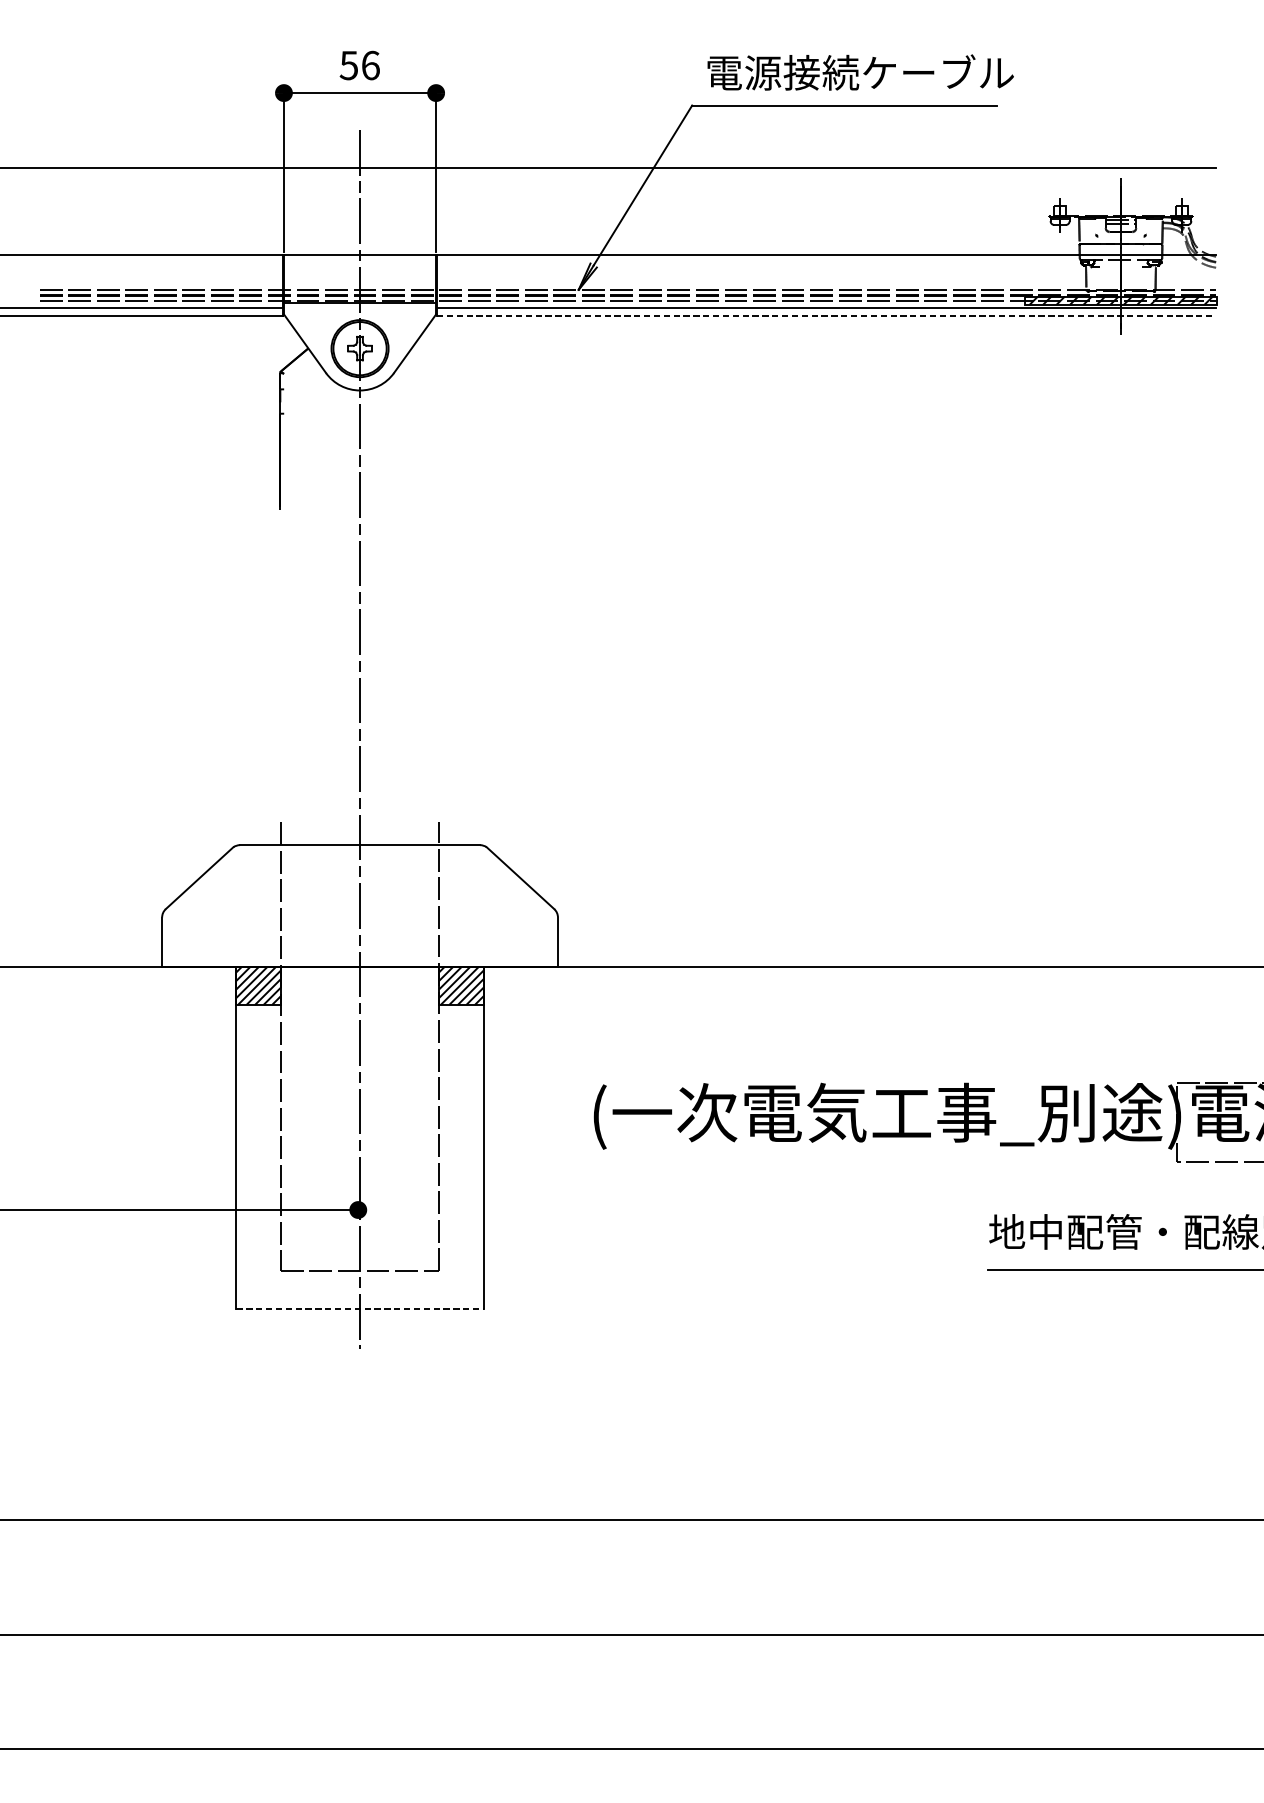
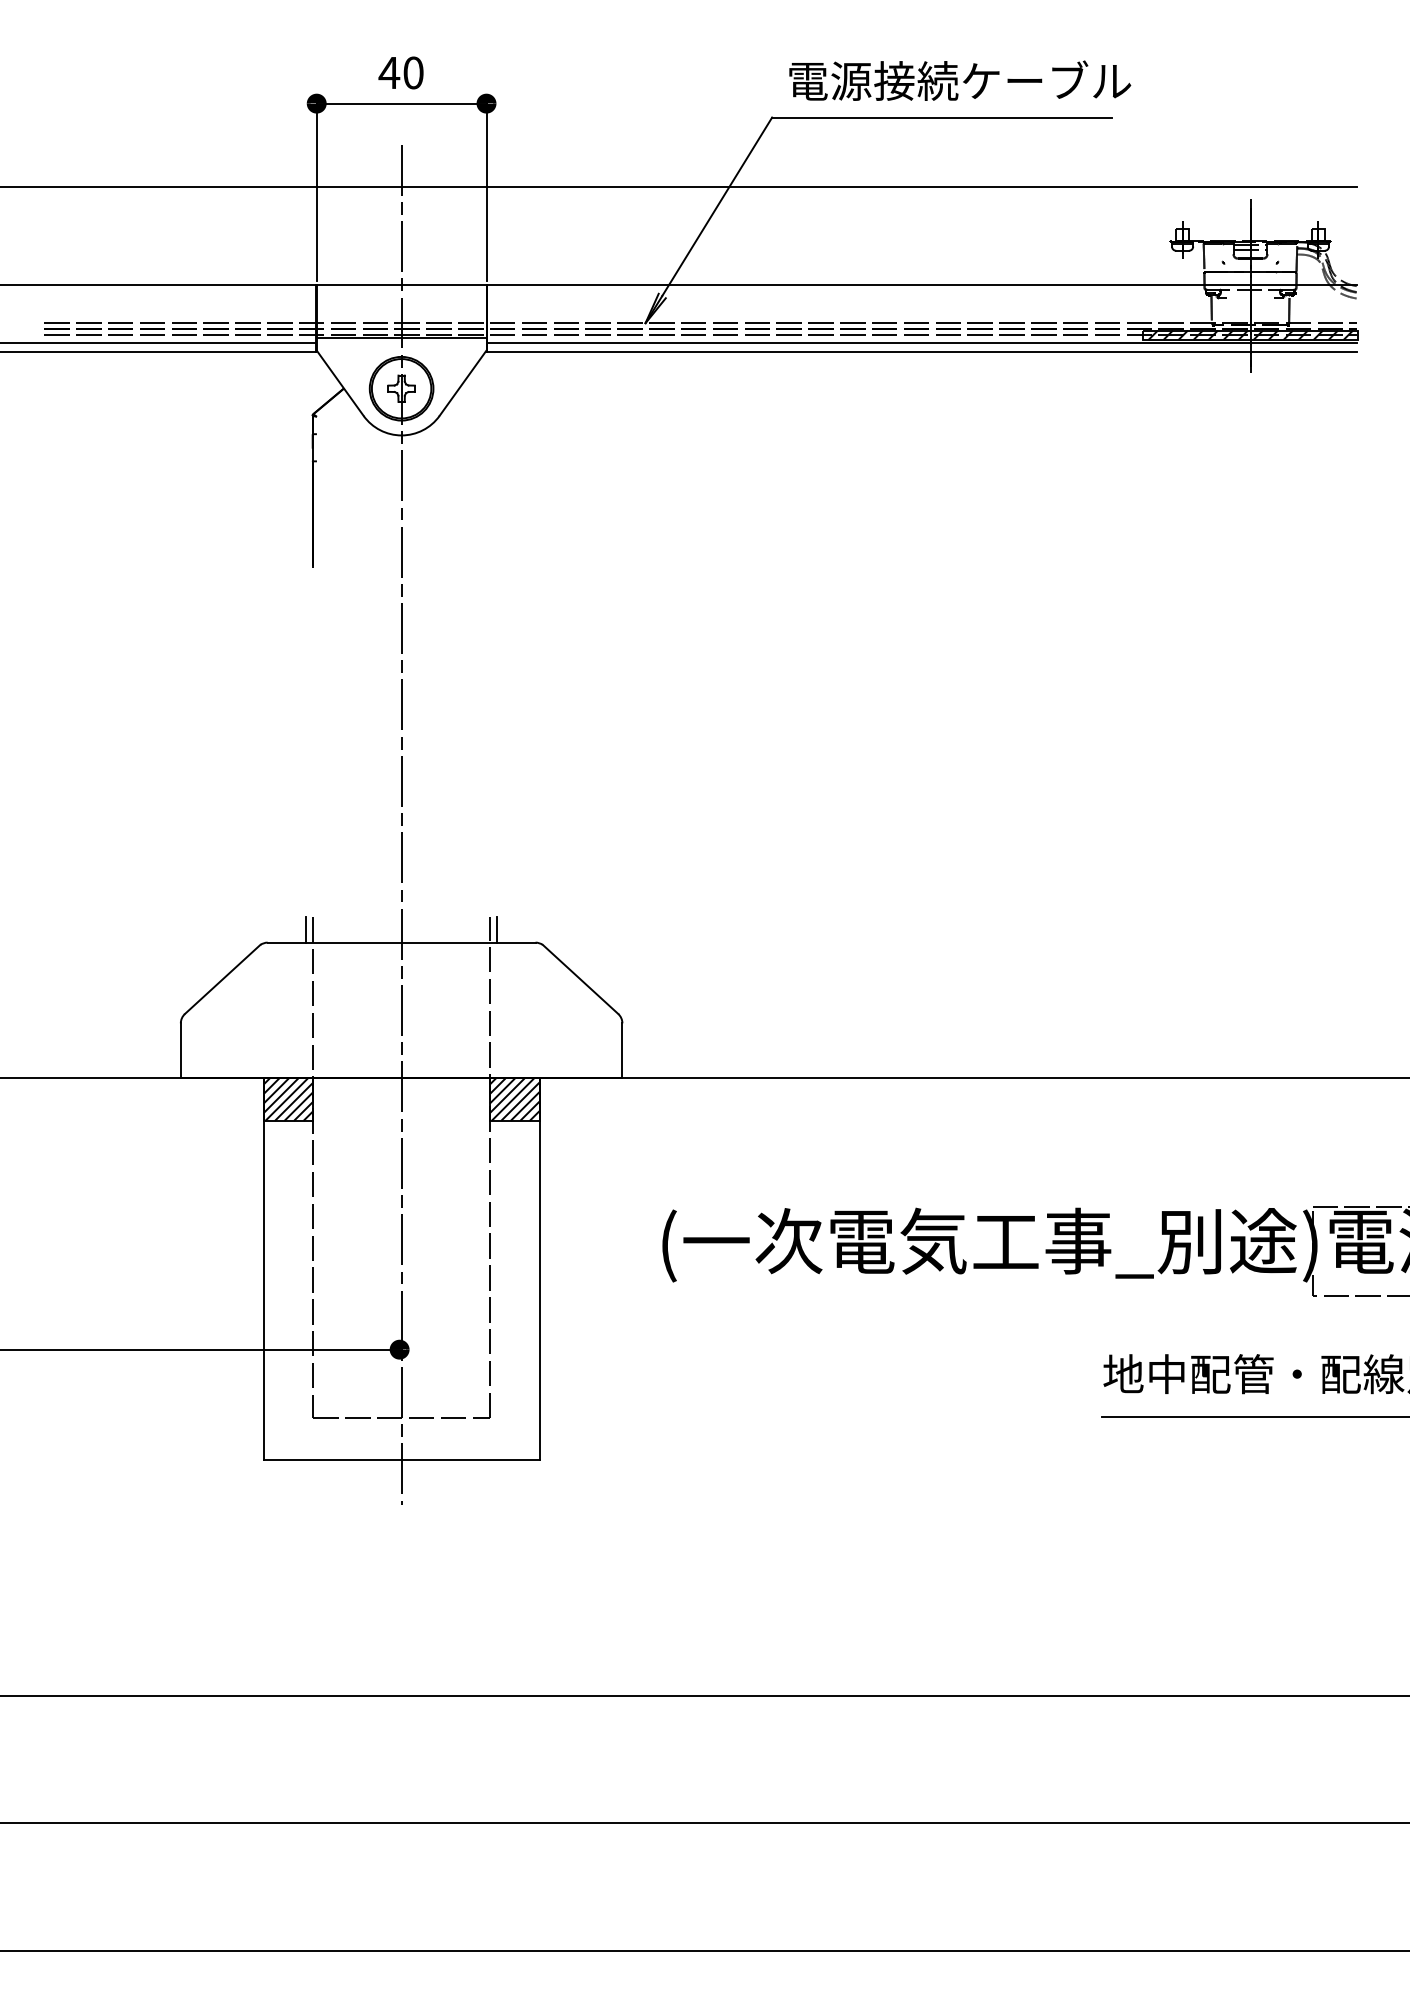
text: (359, 65) -> (400, 72), 56 -> 40
line: (826, 316) -> (921, 352), dashed -> solid
line: (274, 833) -> (306, 929), added
line: (445, 833) -> (497, 929), added
line: (359, 1309) -> (401, 1460), dashed -> solid

